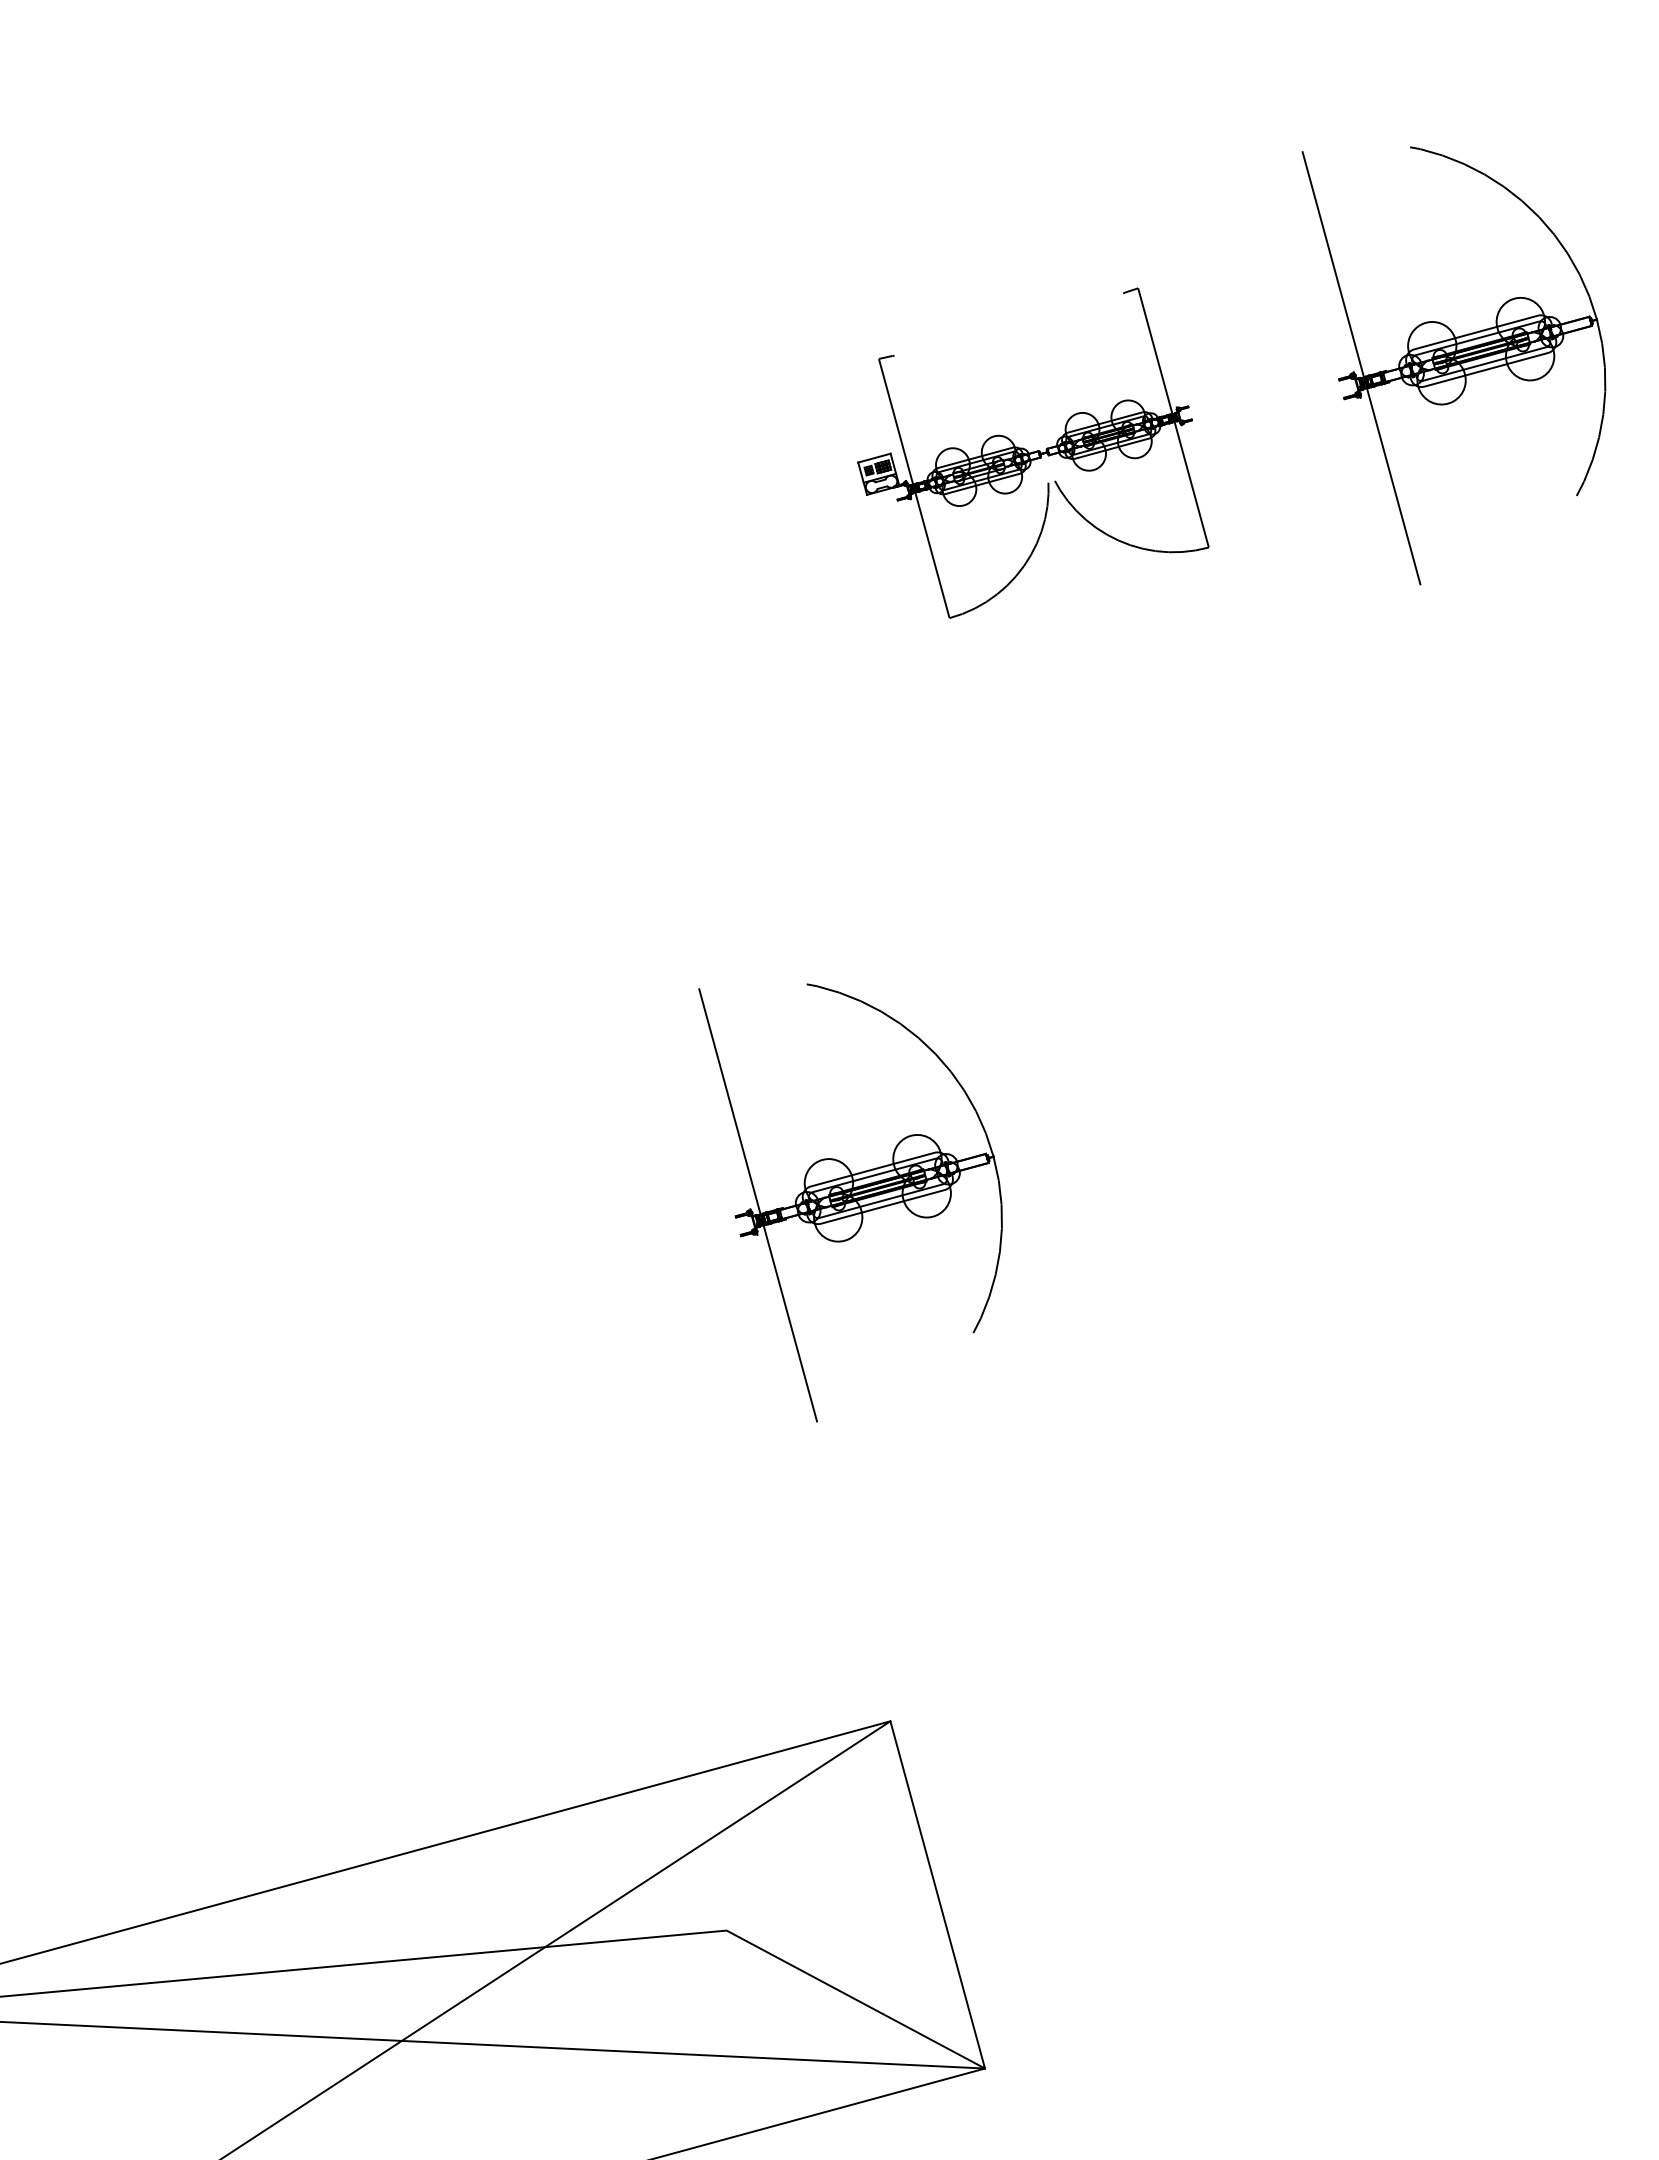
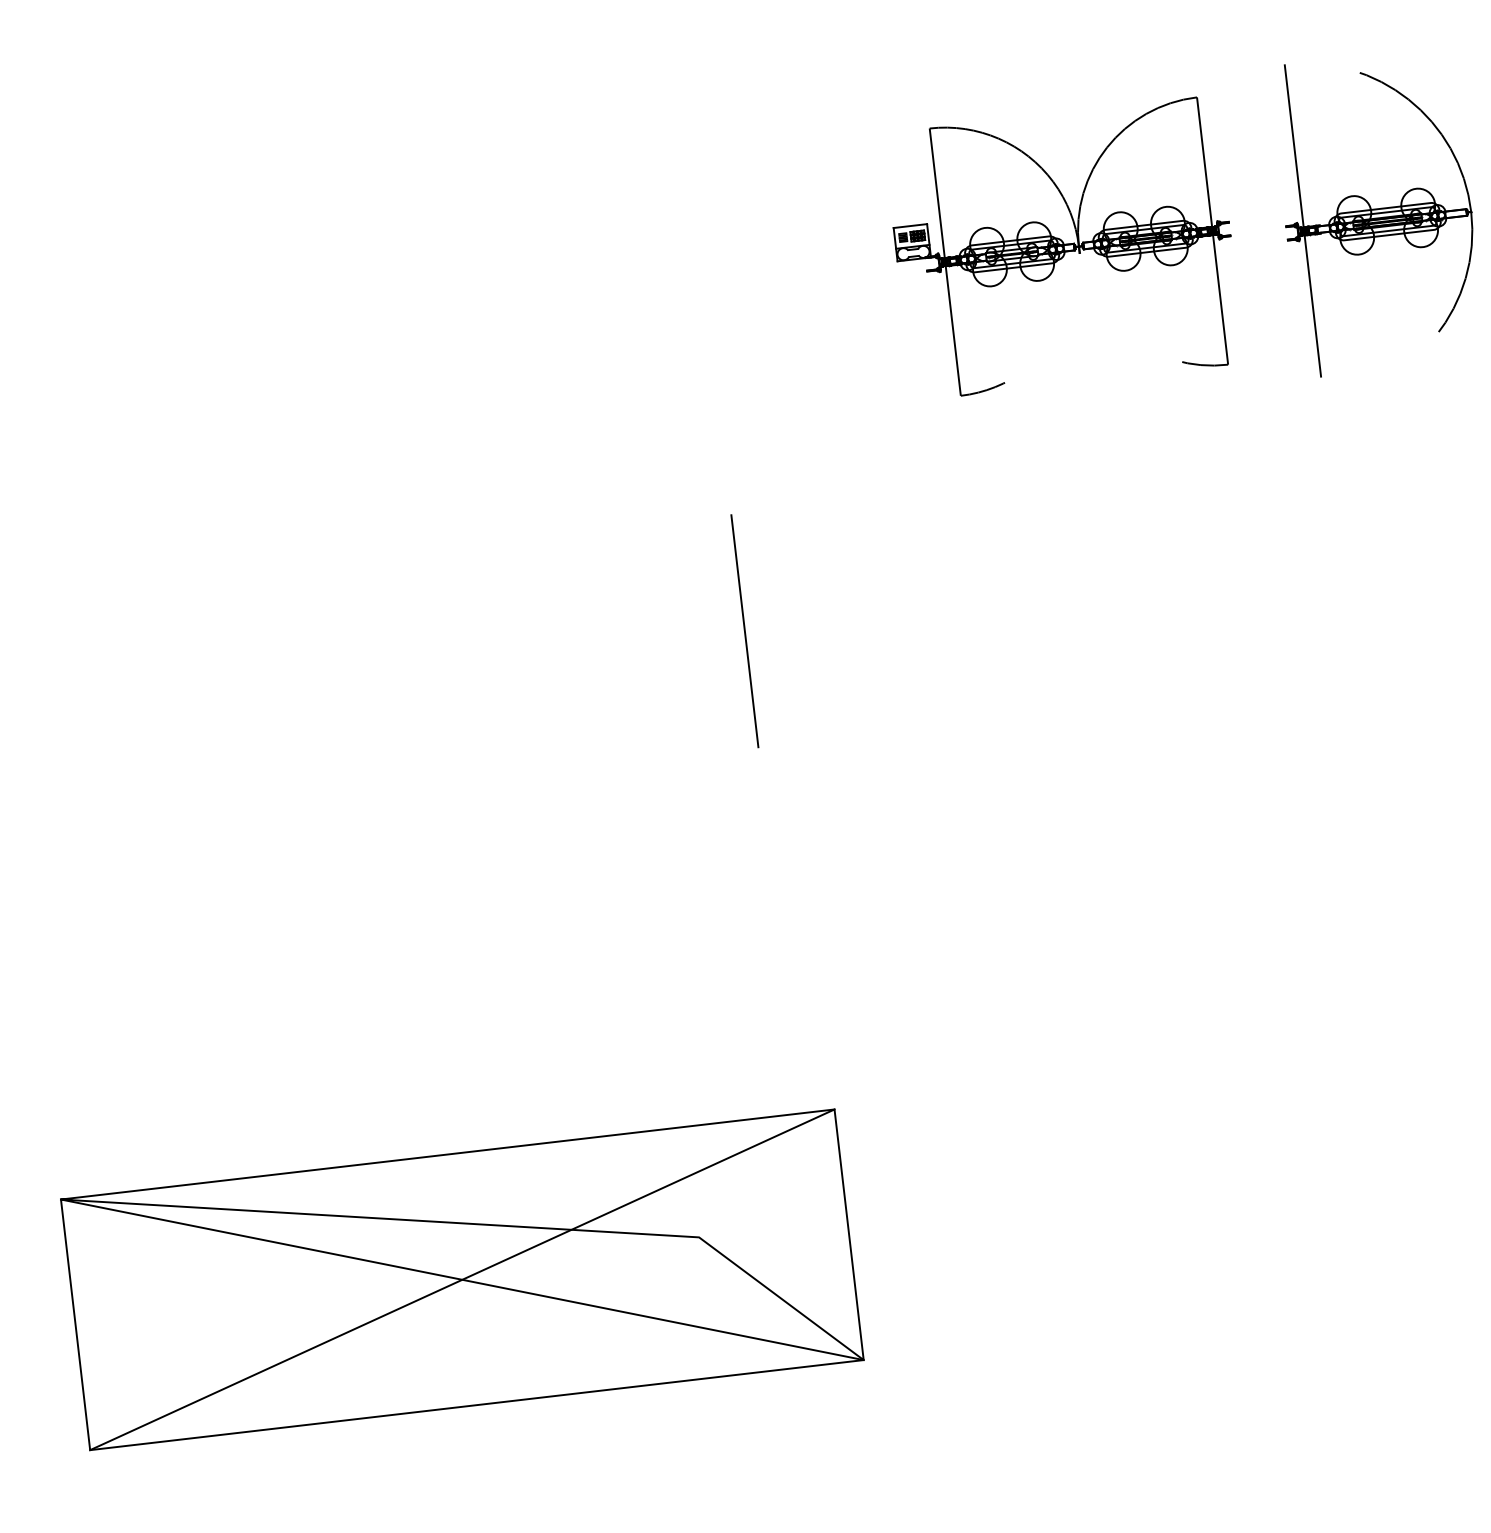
part: (1026, 455) -> (1061, 246), size x1.43
line: (661, 1066) -> (744, 631), added
part: (864, 1188) -> (872, 737), removed

